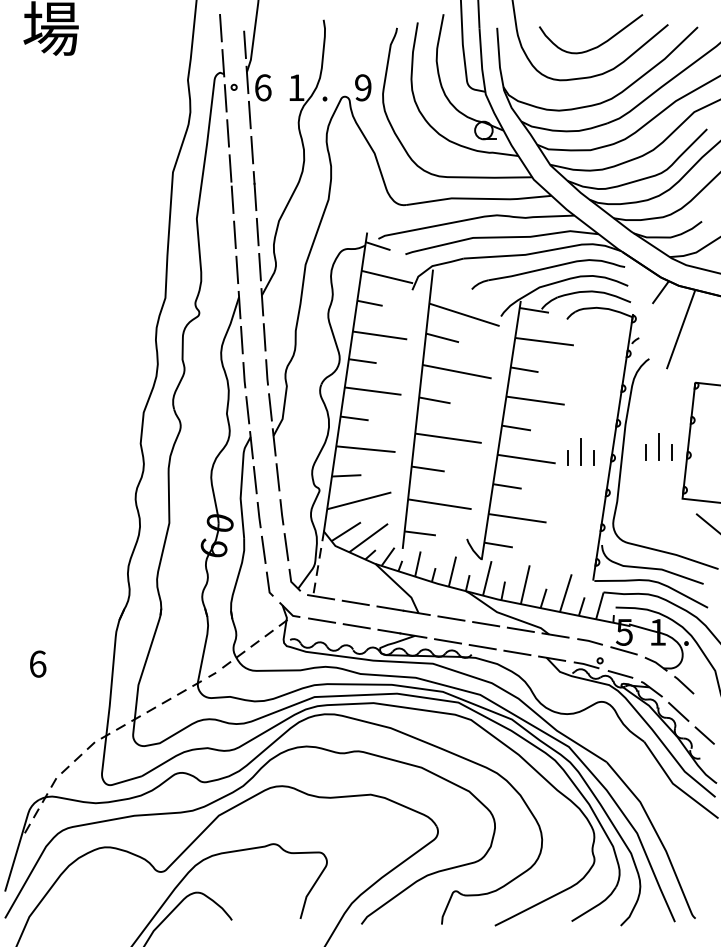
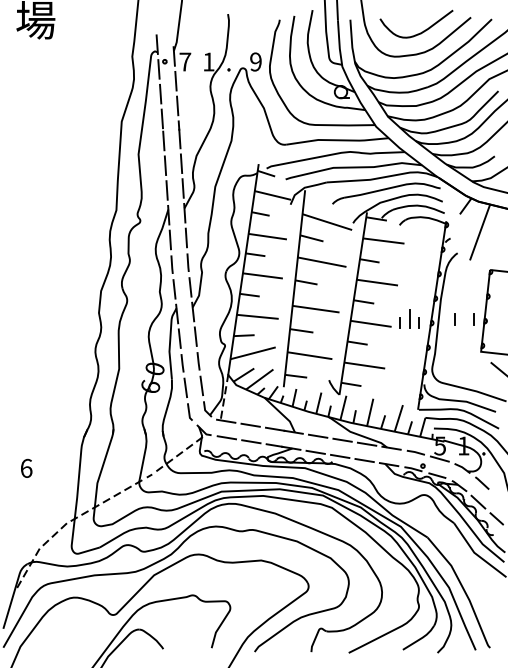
line: (220, 28) -> (155, 20), removed
line: (244, 44) -> (172, 31), removed
text: (263, 87) -> (185, 61), 6 -> 7
line: (658, 446) -> (464, 314), removed

